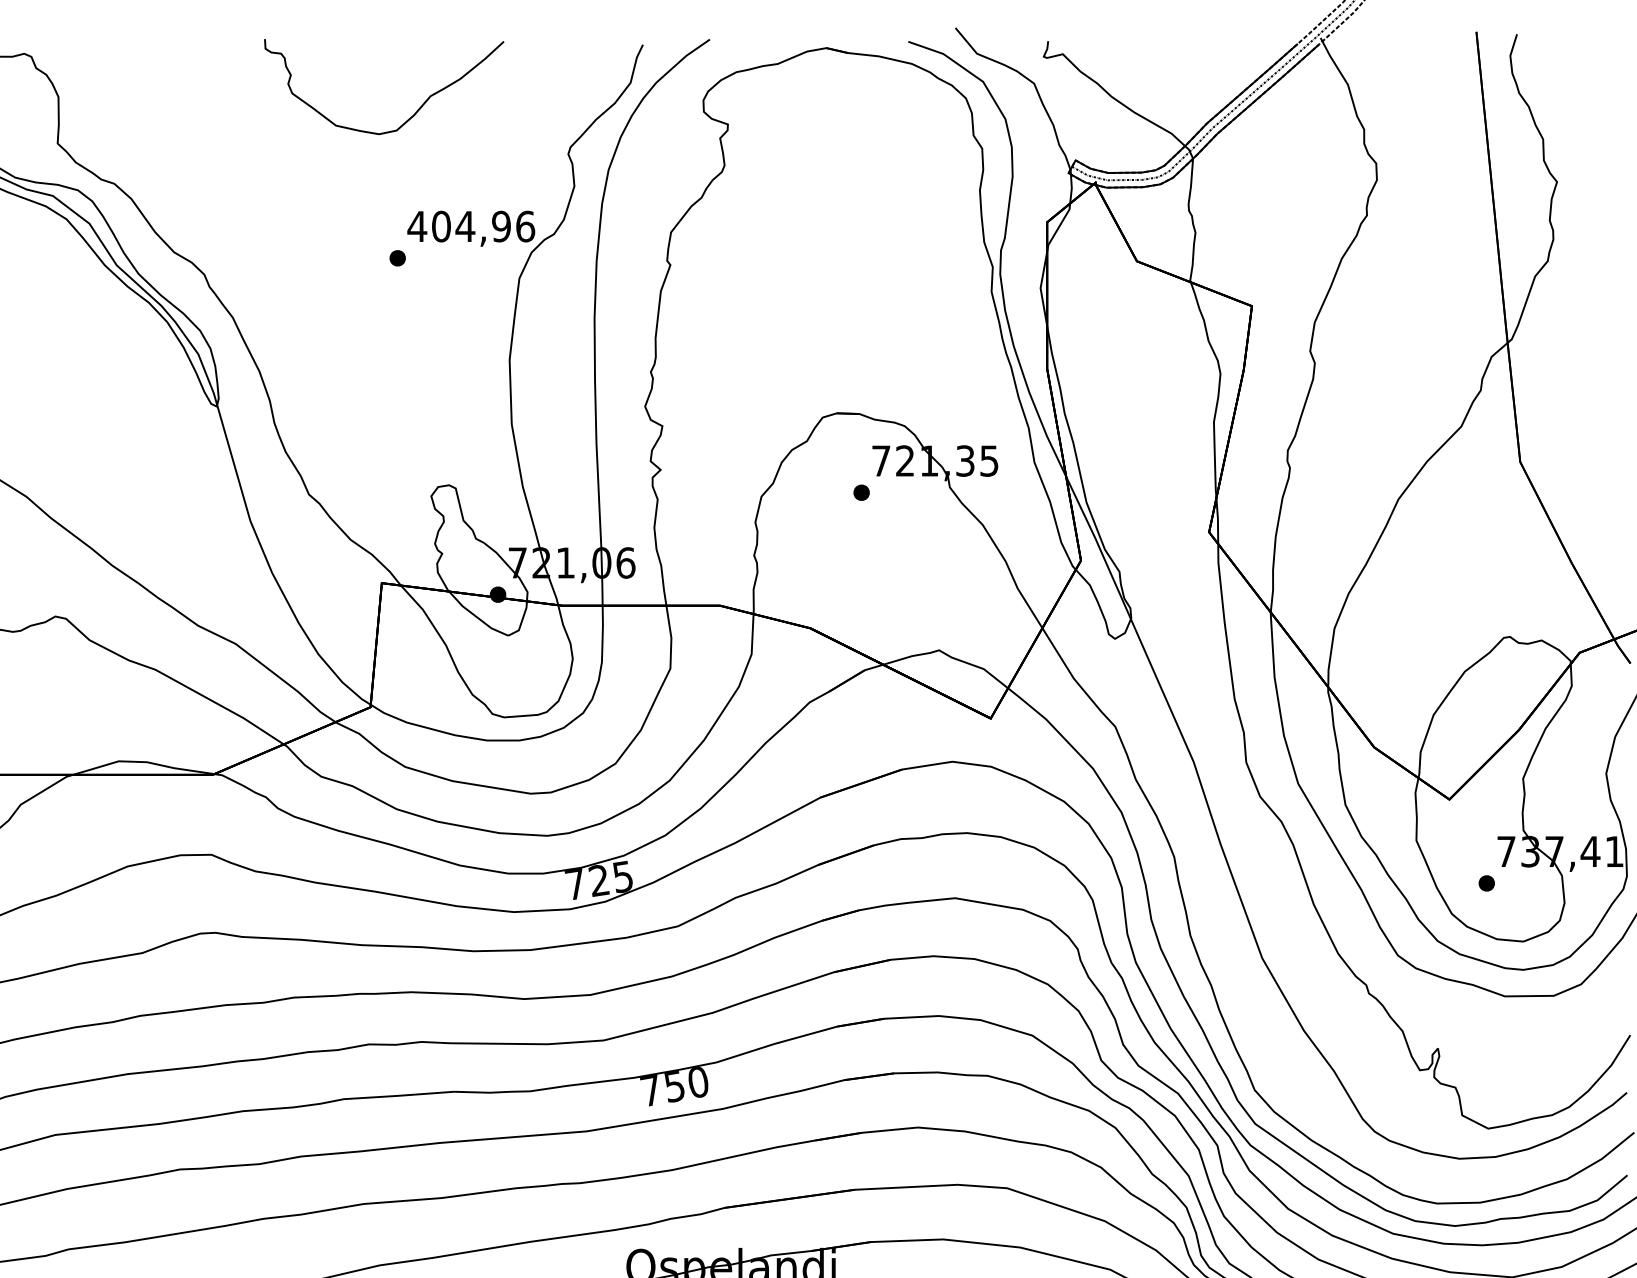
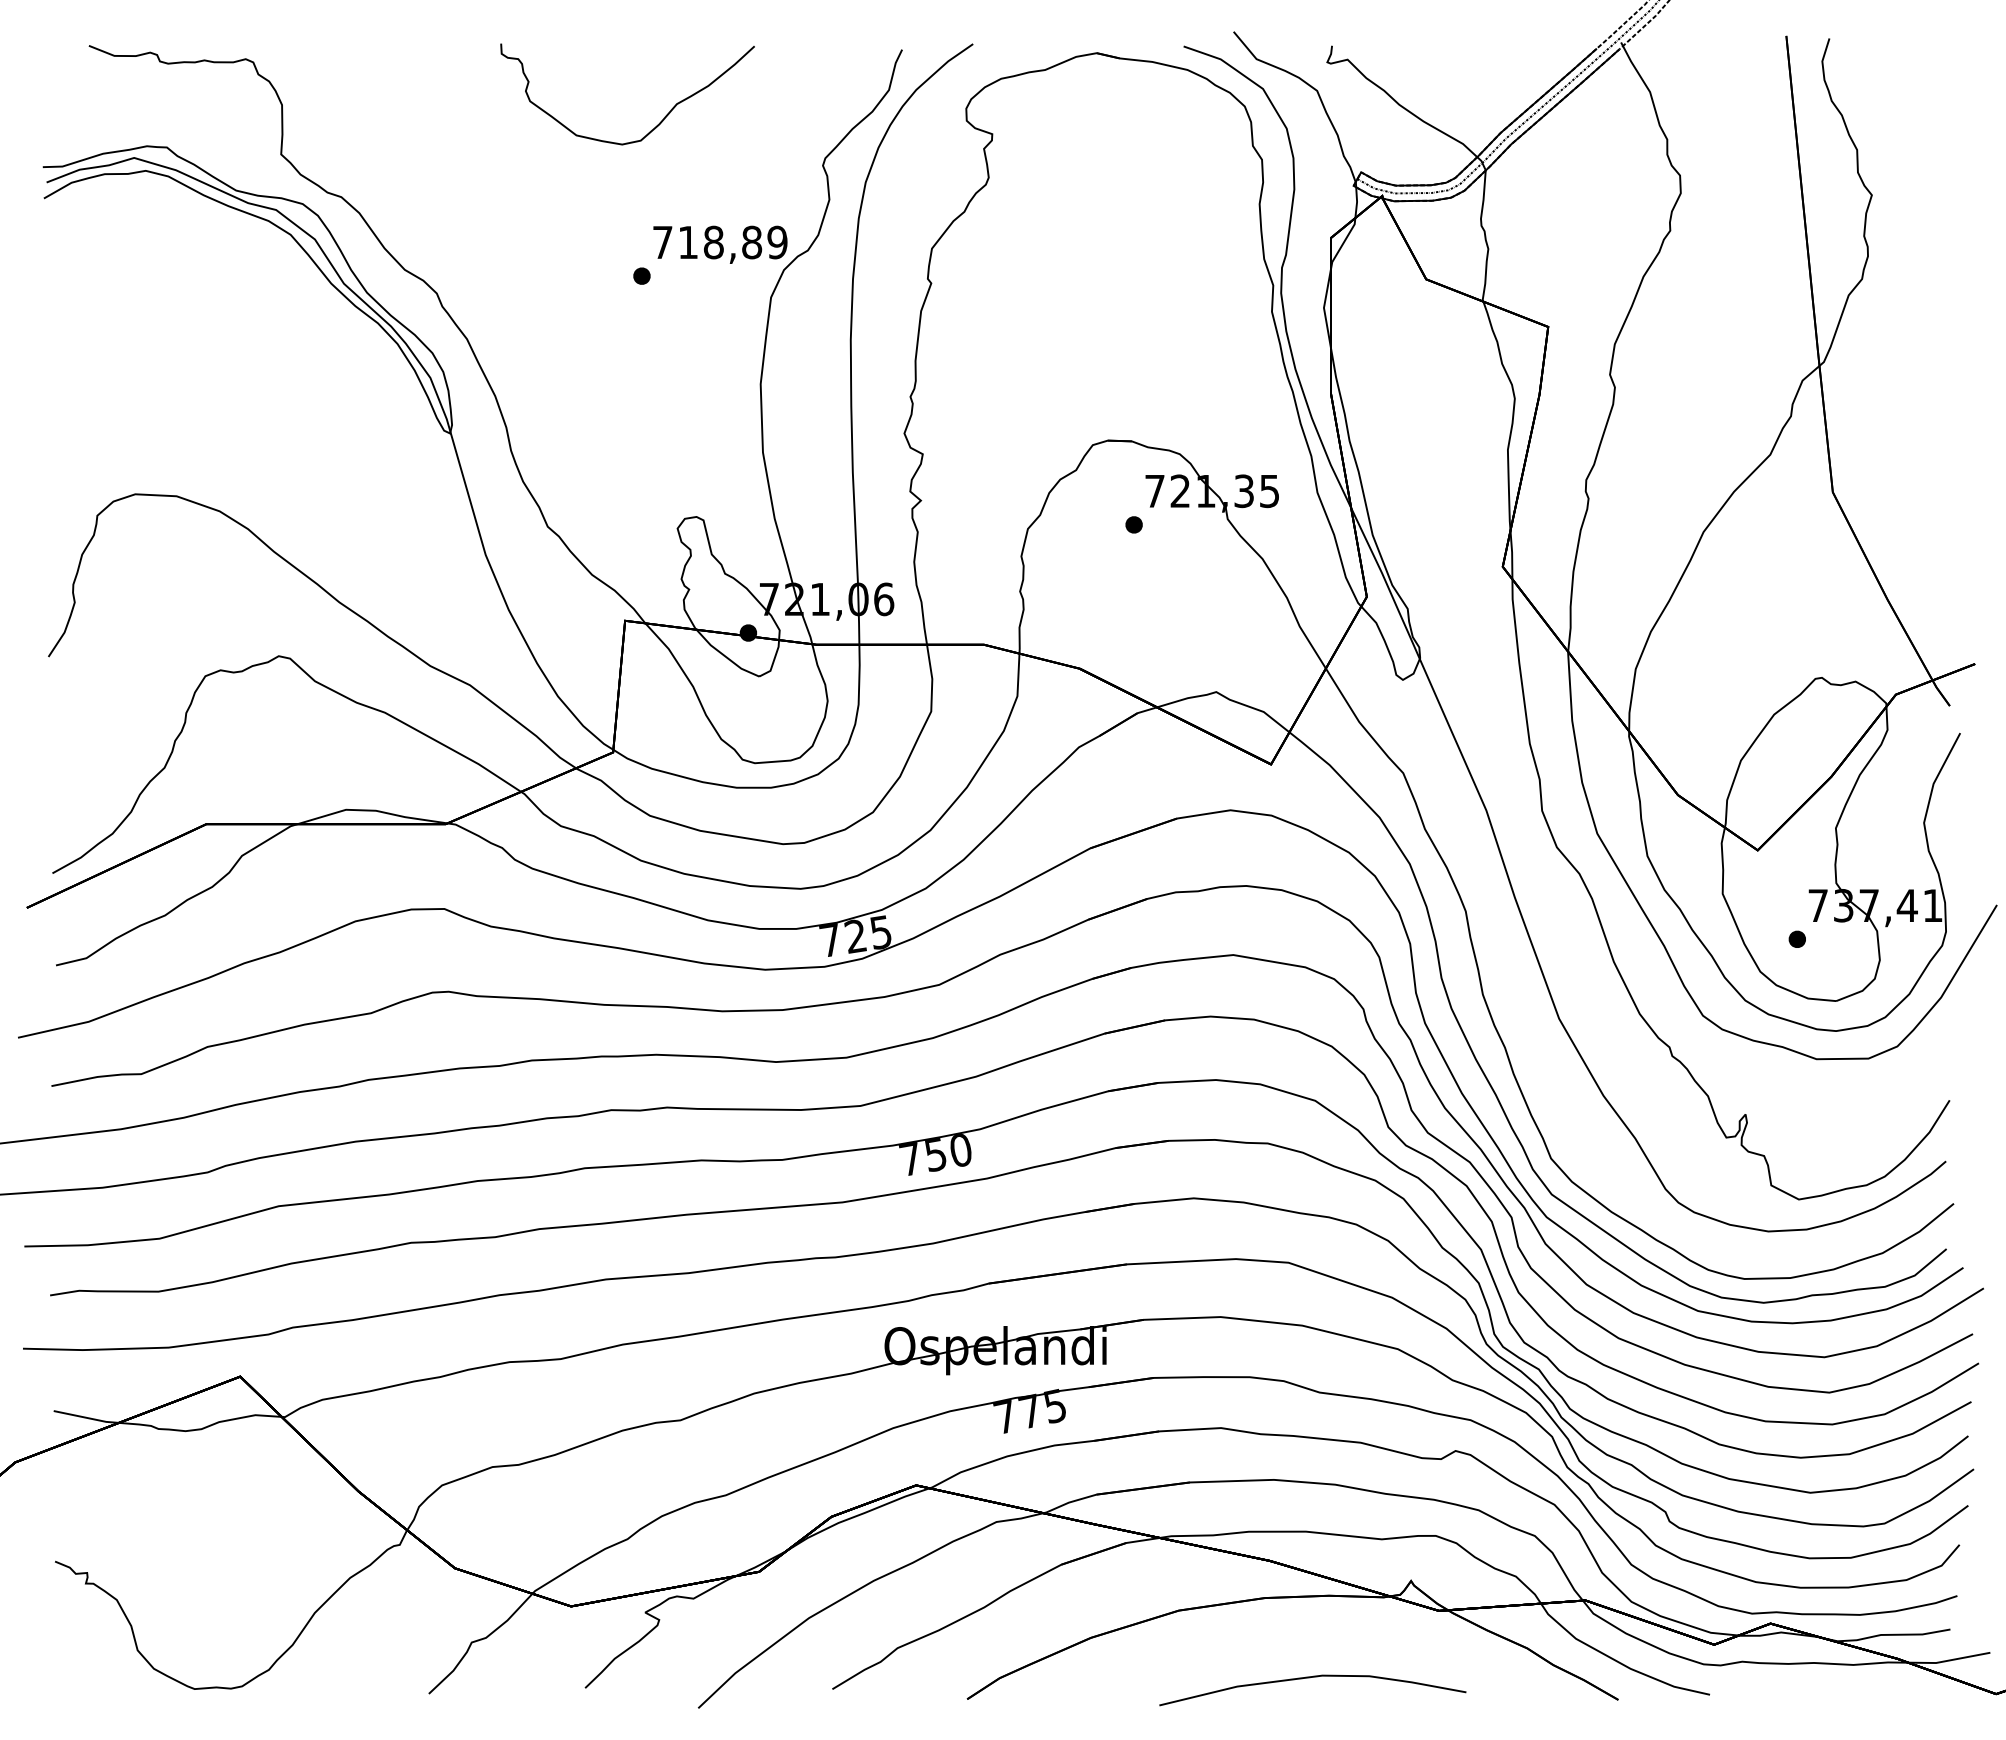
text: (470, 226) -> (719, 242), 404,96 -> 718,89

